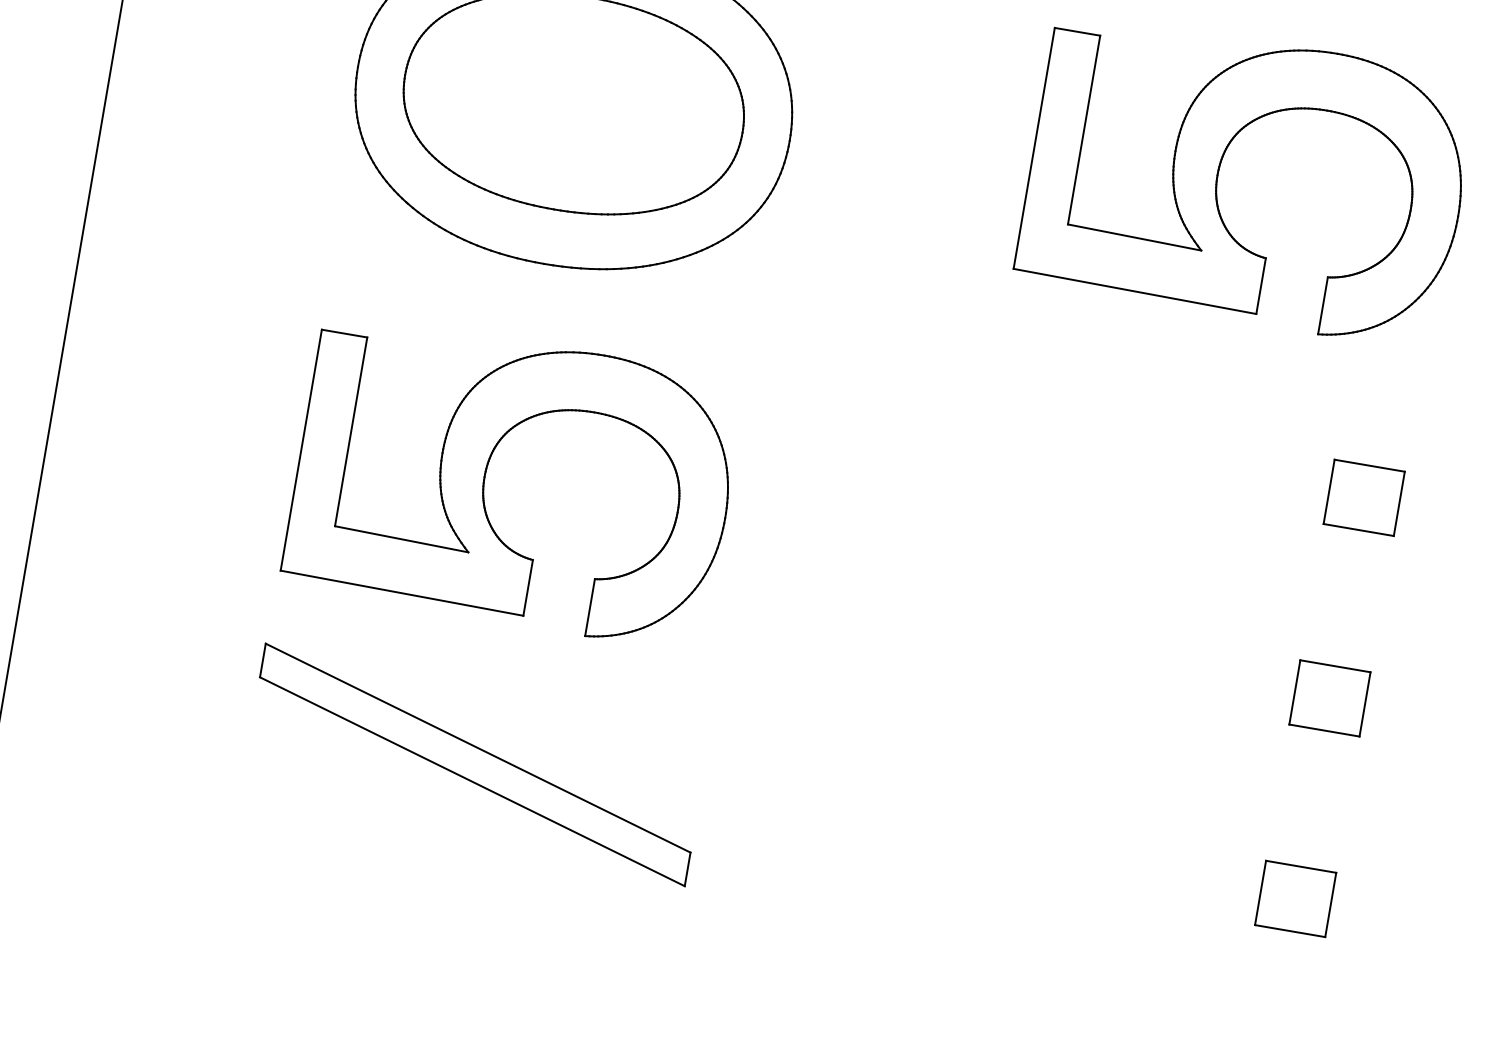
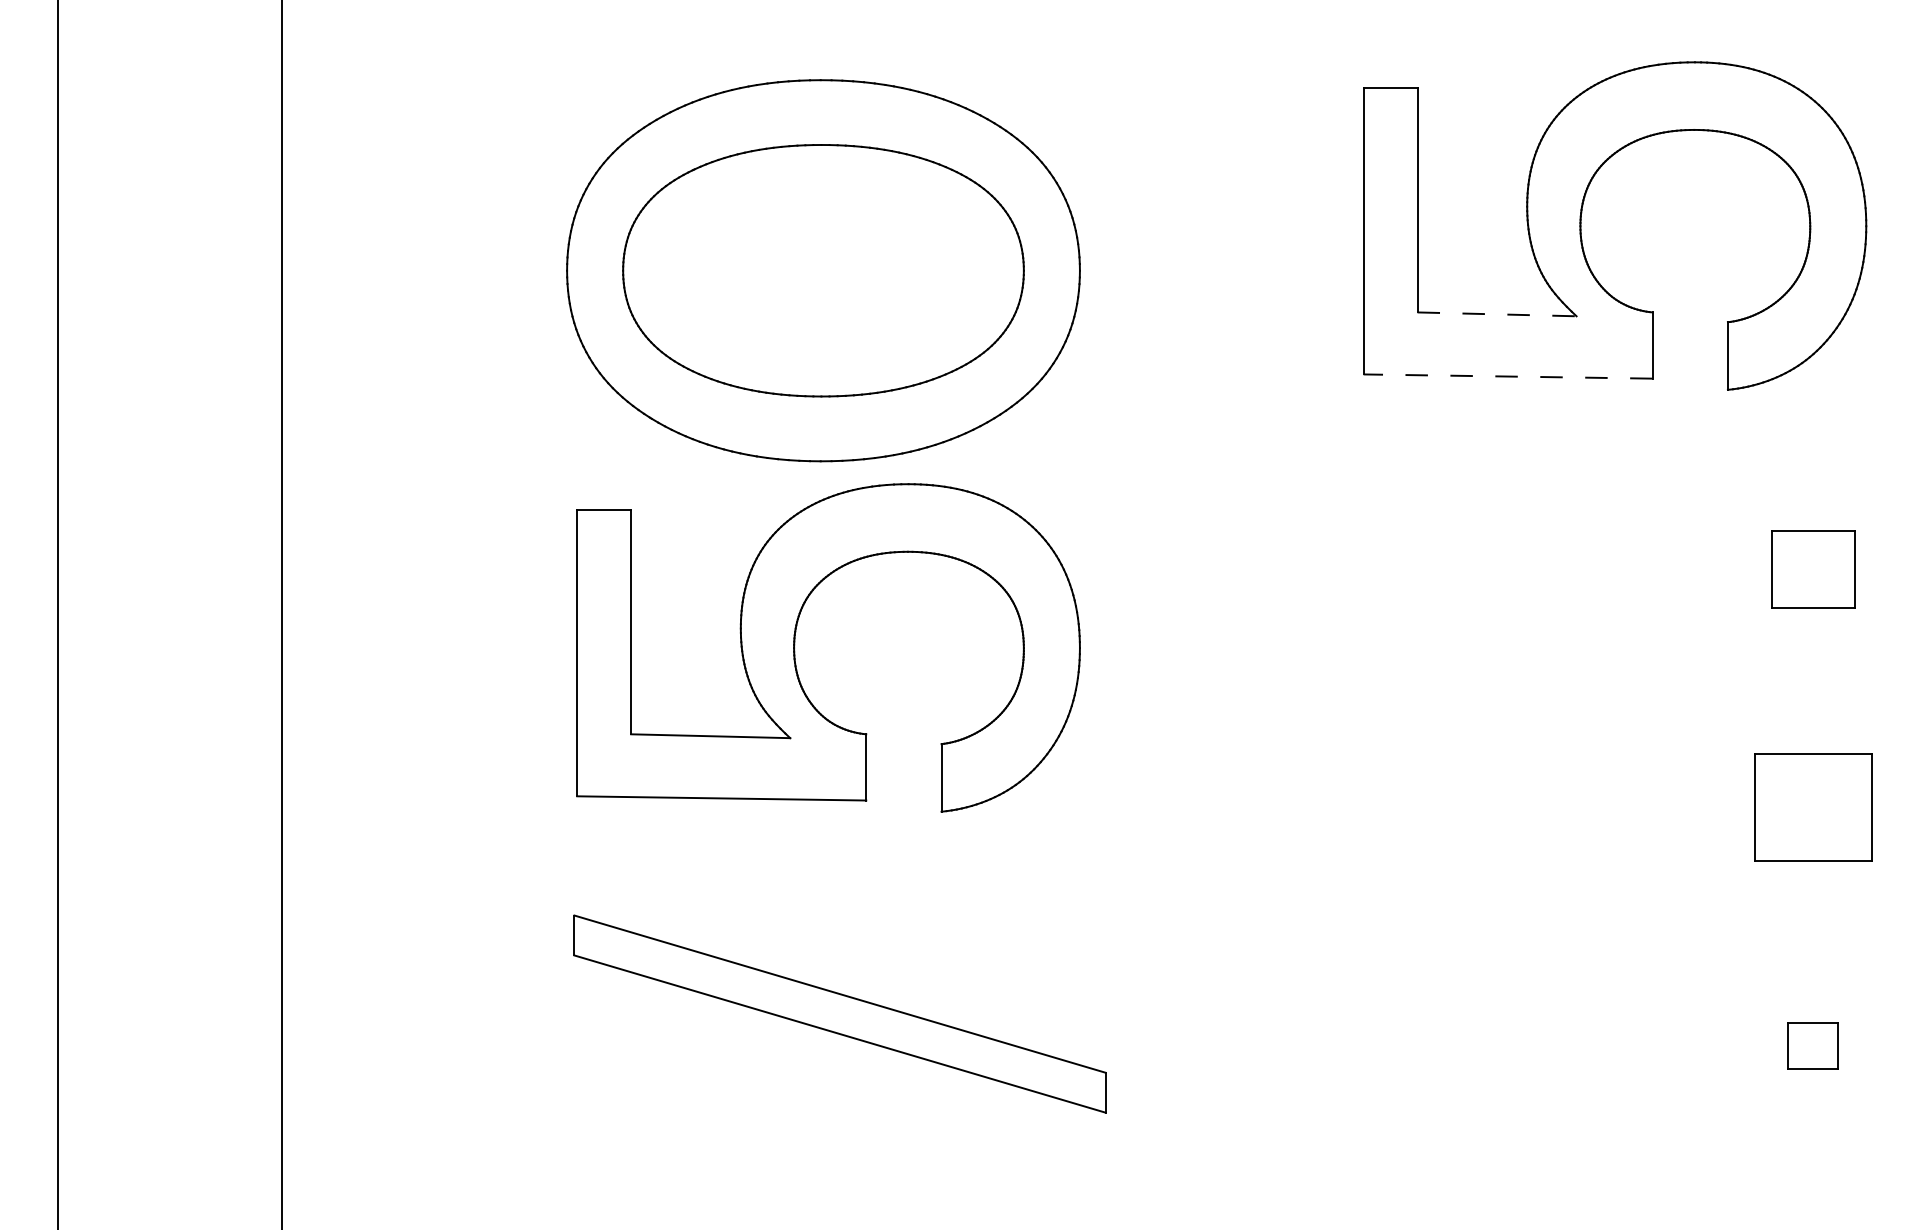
line: (1134, 237) -> (1497, 314), solid -> dashed
line: (1135, 291) -> (1508, 376), solid -> dashed
part: (486, 475) -> (795, 645), moved
part: (1330, 698) -> (1813, 807), size x1.4
part: (474, 764) -> (839, 1013), moved
part: (1295, 898) -> (1813, 1045), size x0.6

